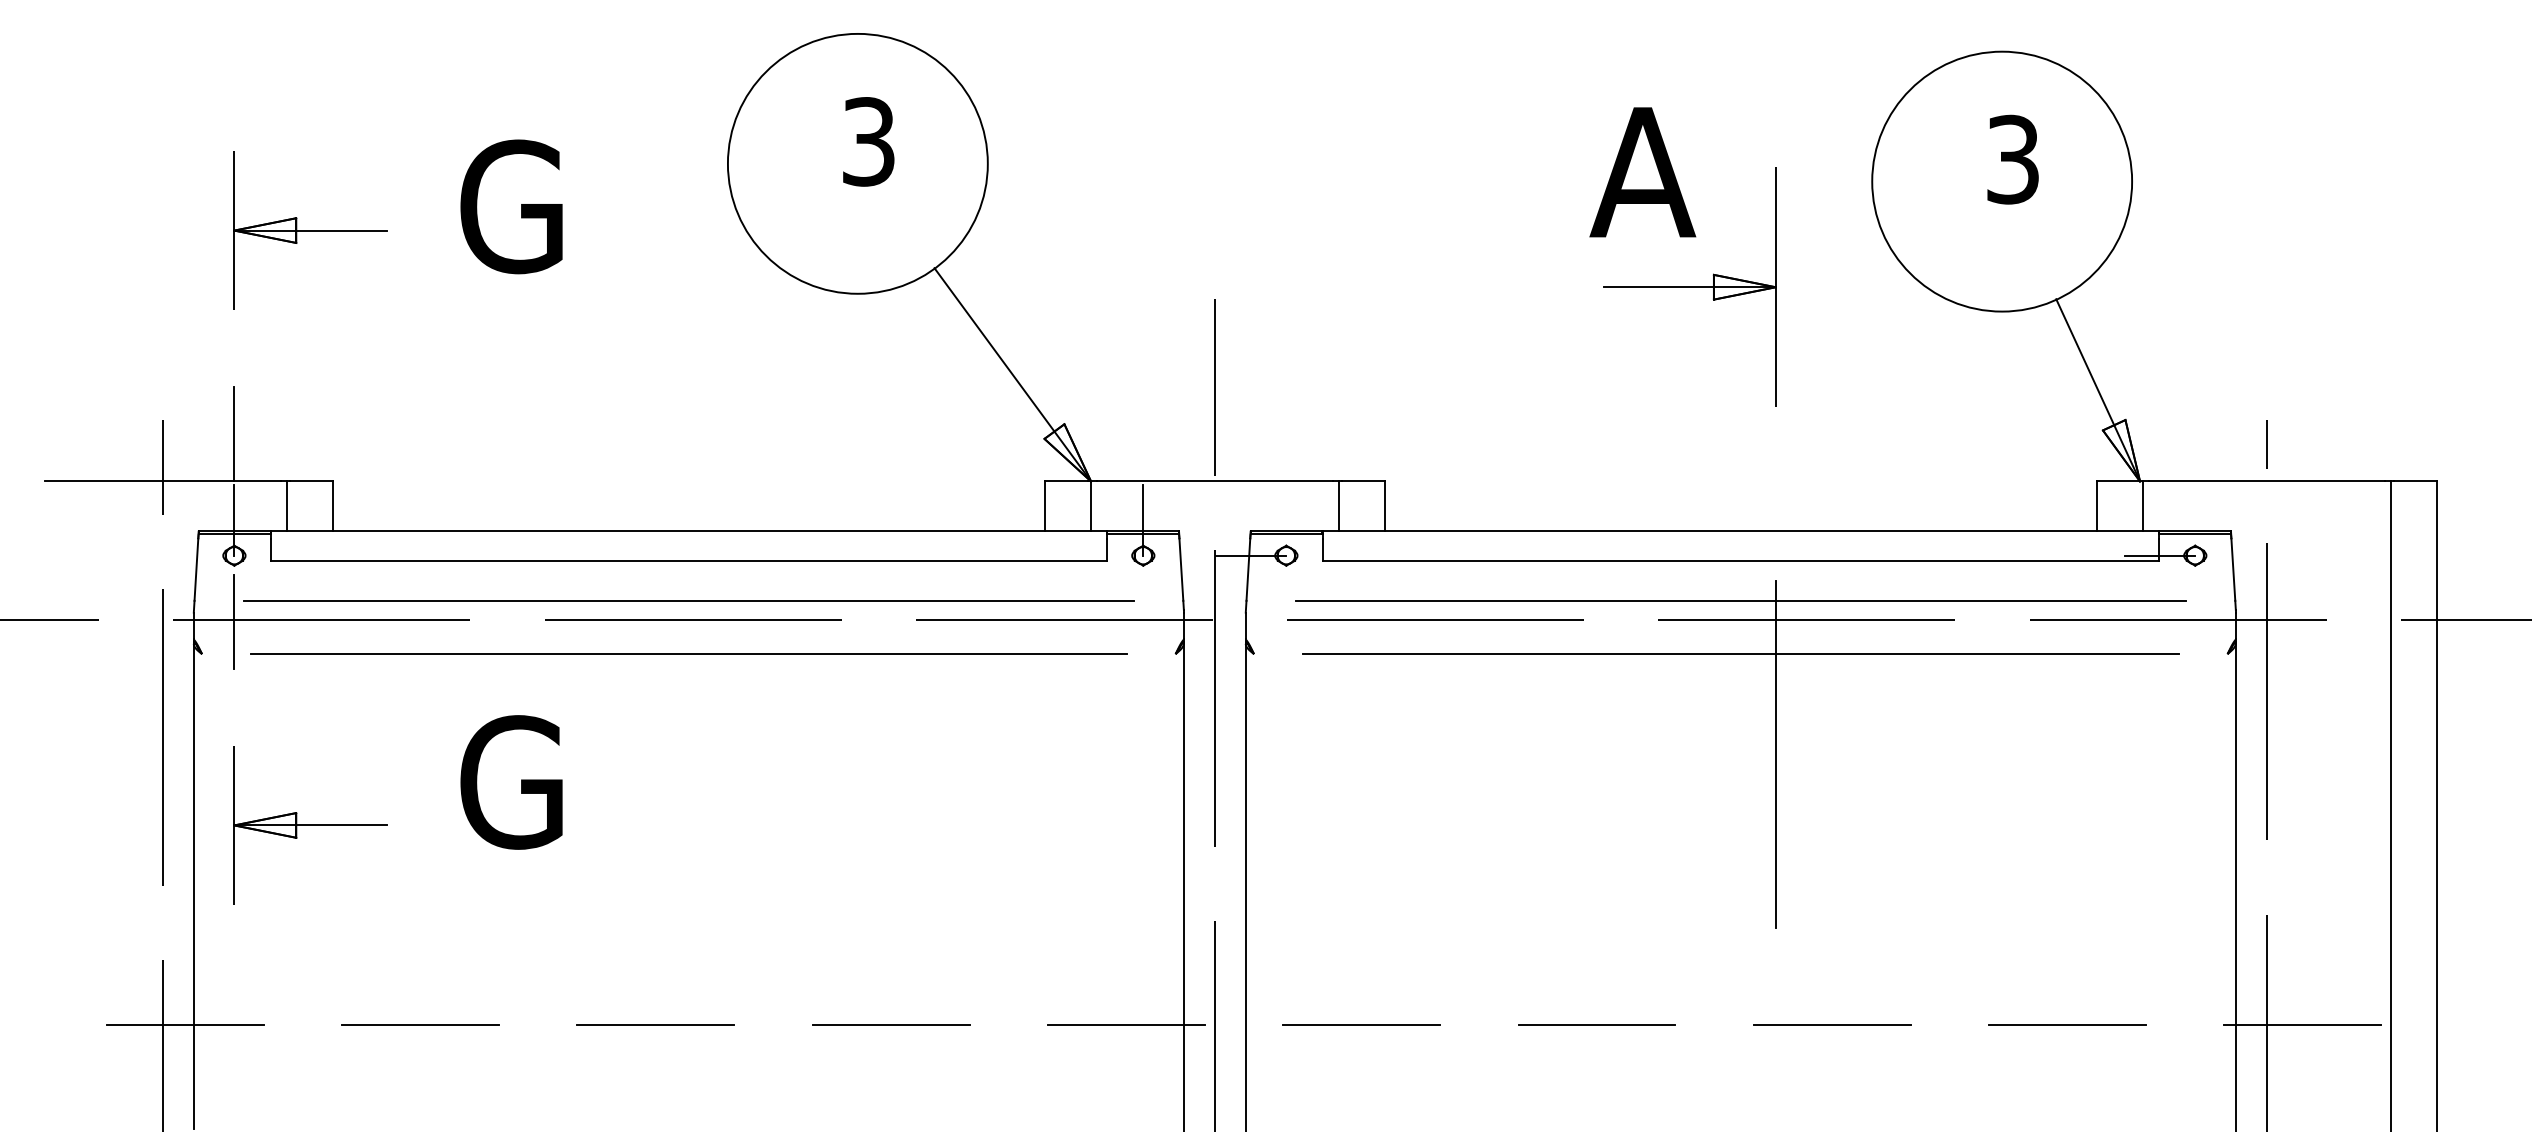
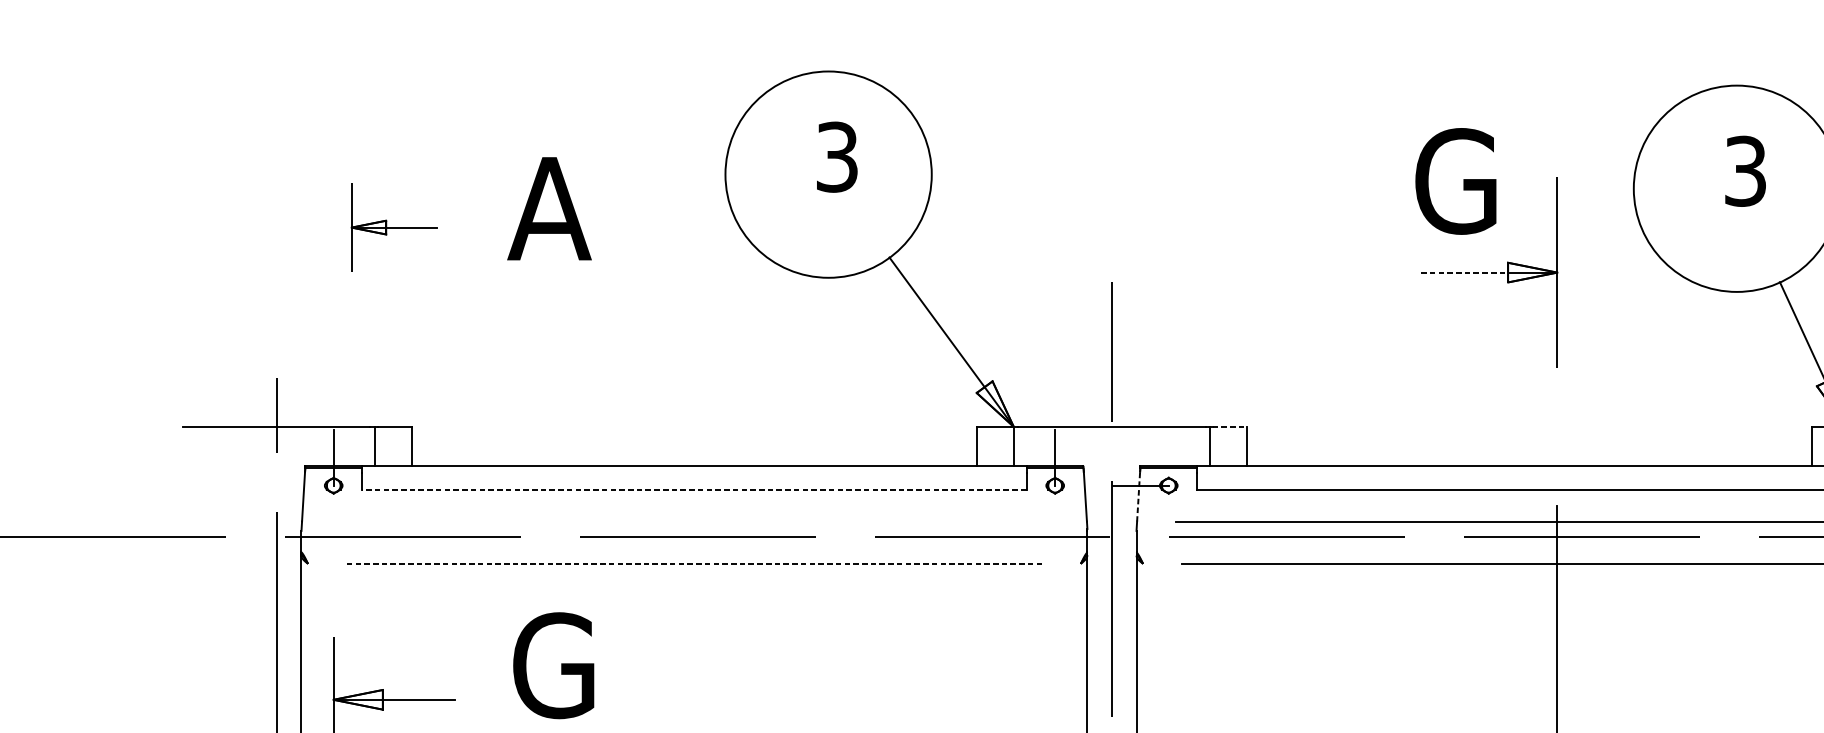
text: (1644, 172) -> (1453, 181), A -> G
text: (507, 206) -> (550, 208), G -> A
part: (310, 230) -> (394, 227), size x0.7
line: (1659, 287) -> (1464, 272), solid -> dashed
line: (234, 433) -> (333, 388), removed
line: (1363, 481) -> (1229, 426), solid -> dashed
line: (688, 560) -> (694, 489), solid -> dashed
line: (1248, 570) -> (1138, 497), solid -> dashed
line: (688, 600) -> (694, 521), removed
line: (234, 622) -> (333, 538), removed
line: (688, 654) -> (694, 564), solid -> dashed

